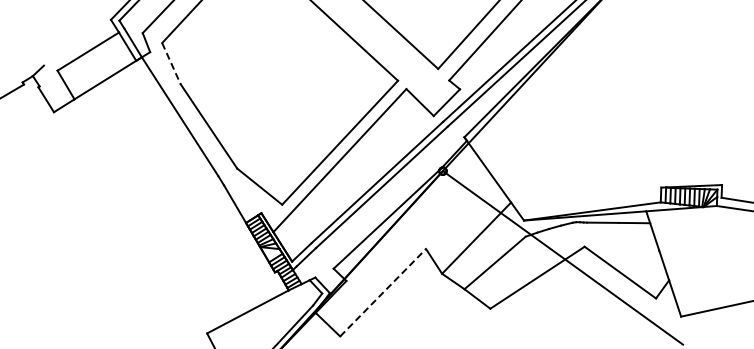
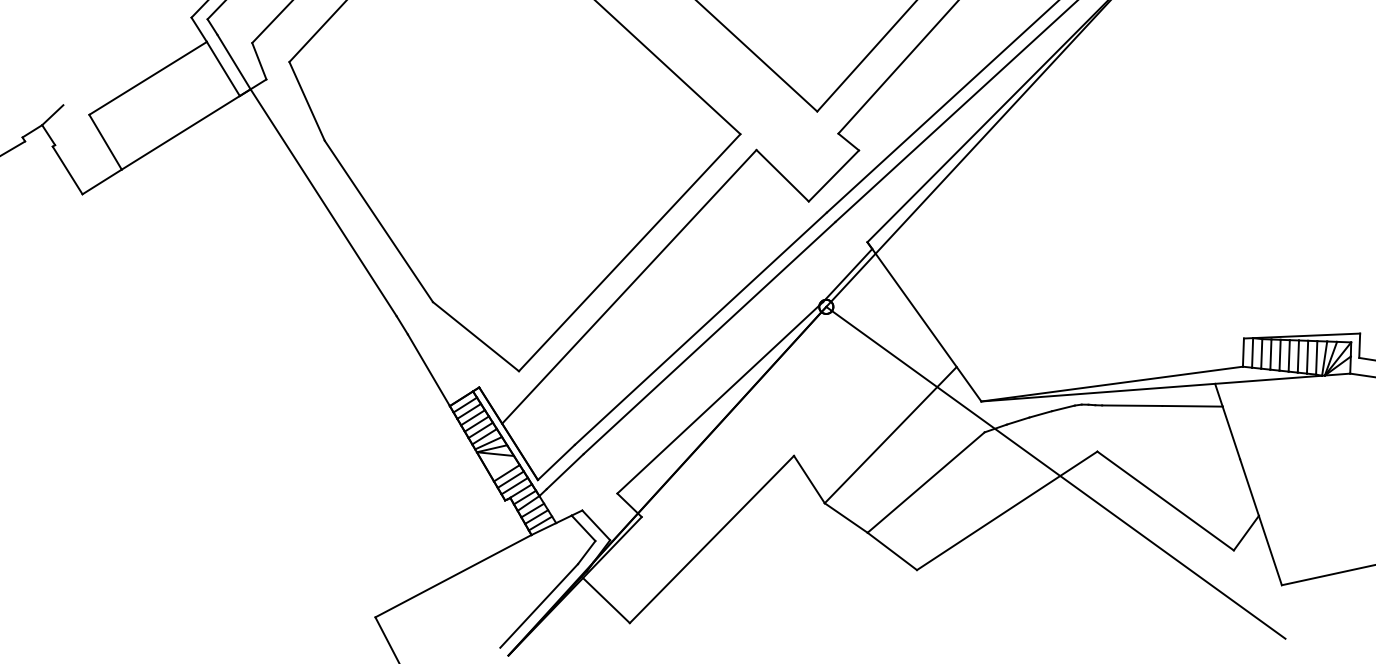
line: (171, 63) -> (307, 101), dashed -> solid
line: (383, 292) -> (712, 539), dashed -> solid

